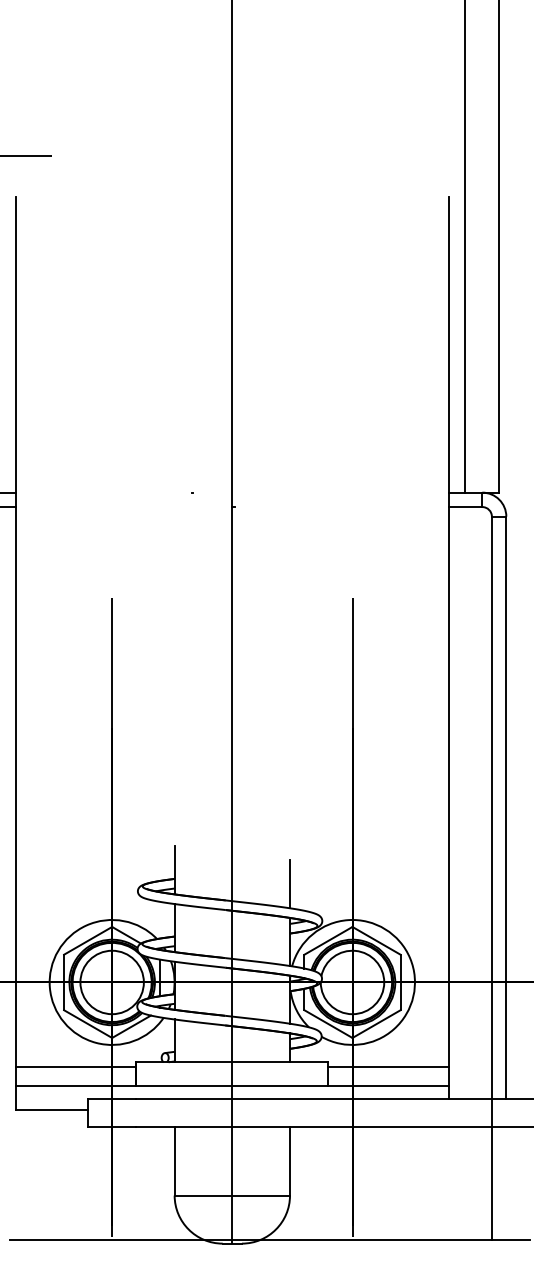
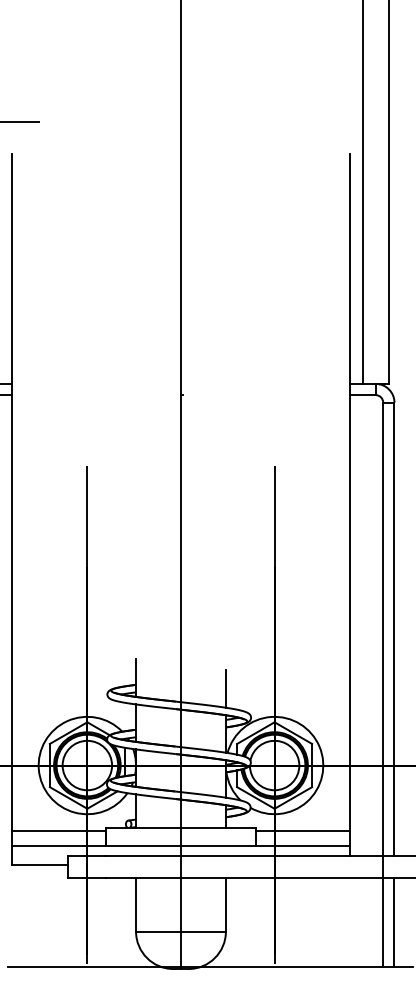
line: (506, 1183) -> (394, 922), added

